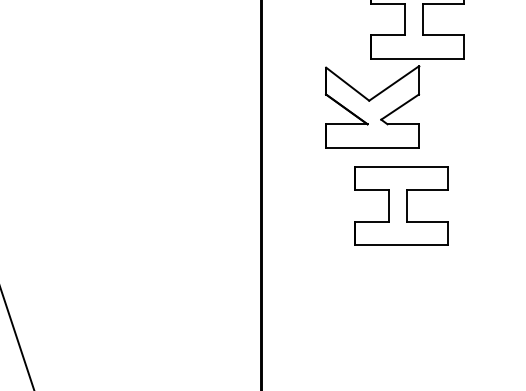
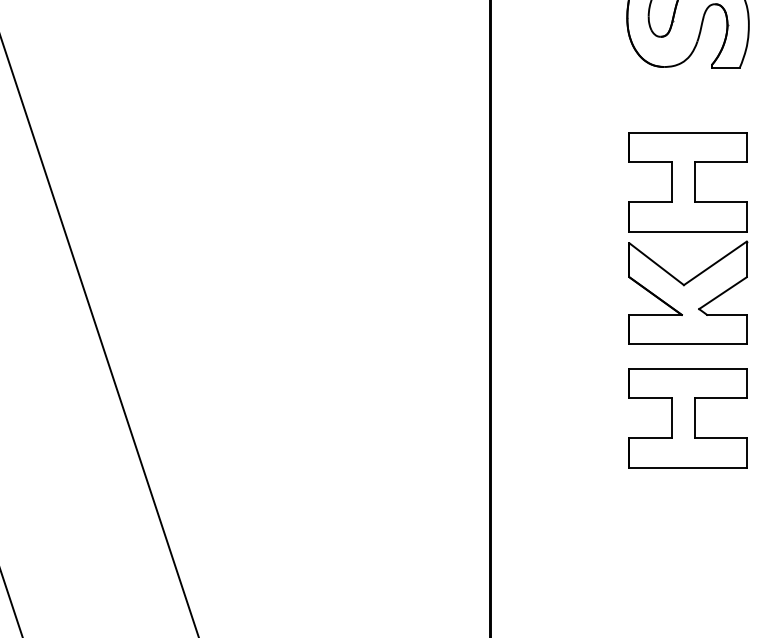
part: (372, 106) -> (688, 292), moved
part: (401, 206) -> (687, 418), moved

